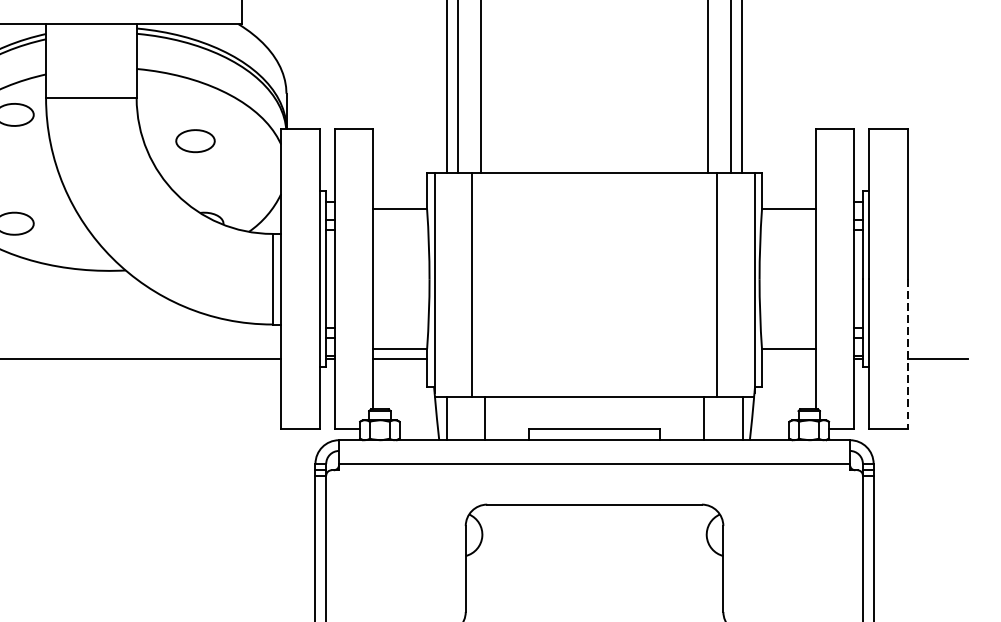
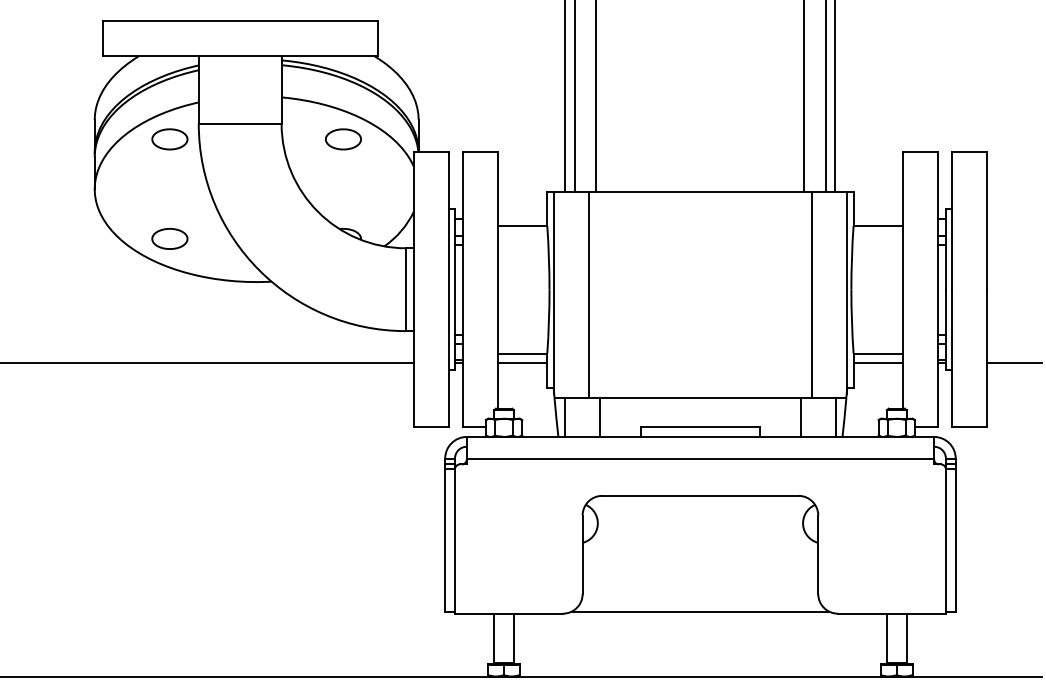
part: (195, 141) -> (343, 139), moved
line: (908, 354) -> (987, 358), dashed -> solid
line: (788, 358) -> (877, 362), added

